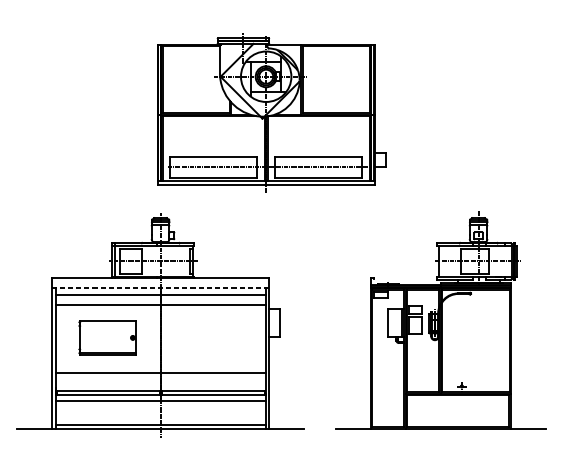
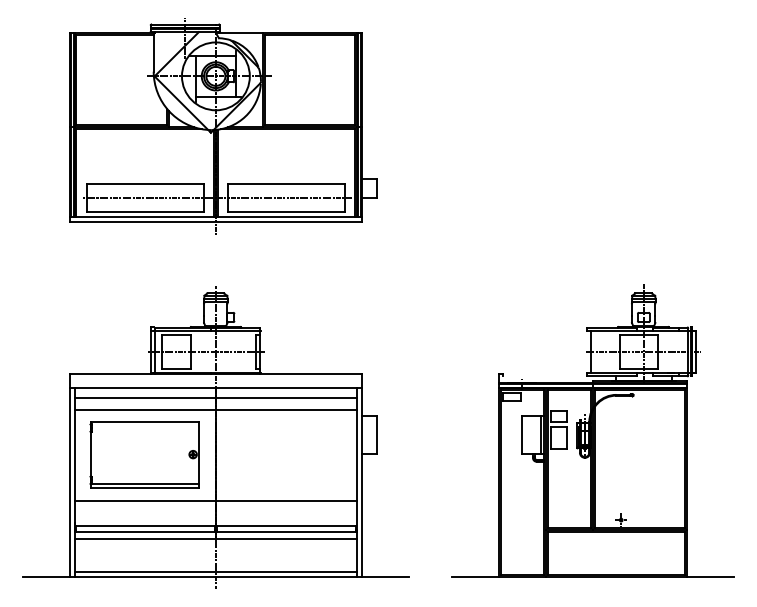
part: (271, 114) -> (223, 126), moved
line: (160, 288) -> (215, 388), dashed -> solid
part: (107, 337) -> (144, 454), size x1.43

